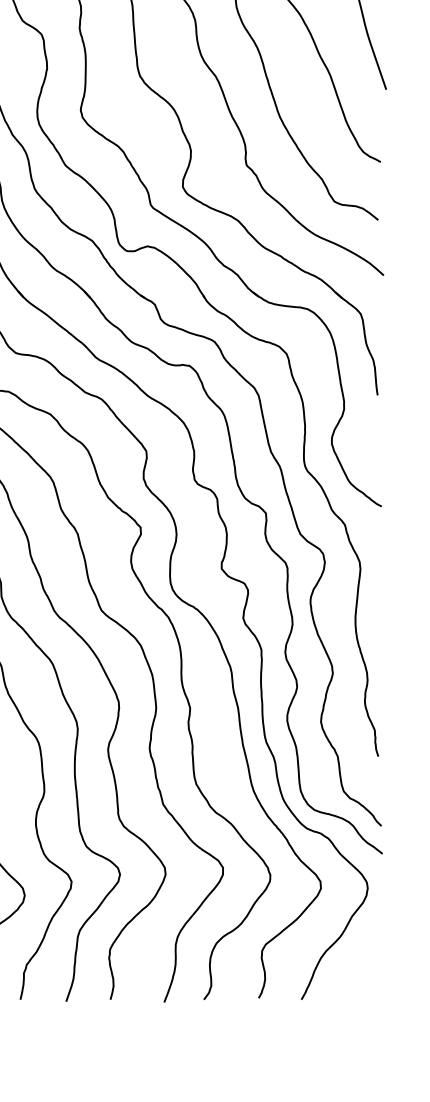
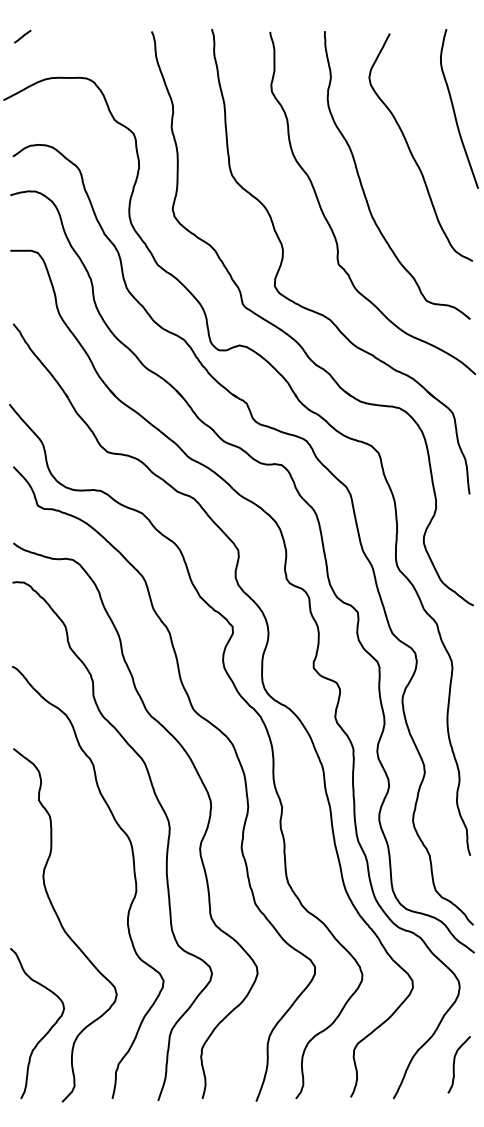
curve: (362, 965) -> (454, 1064), added

